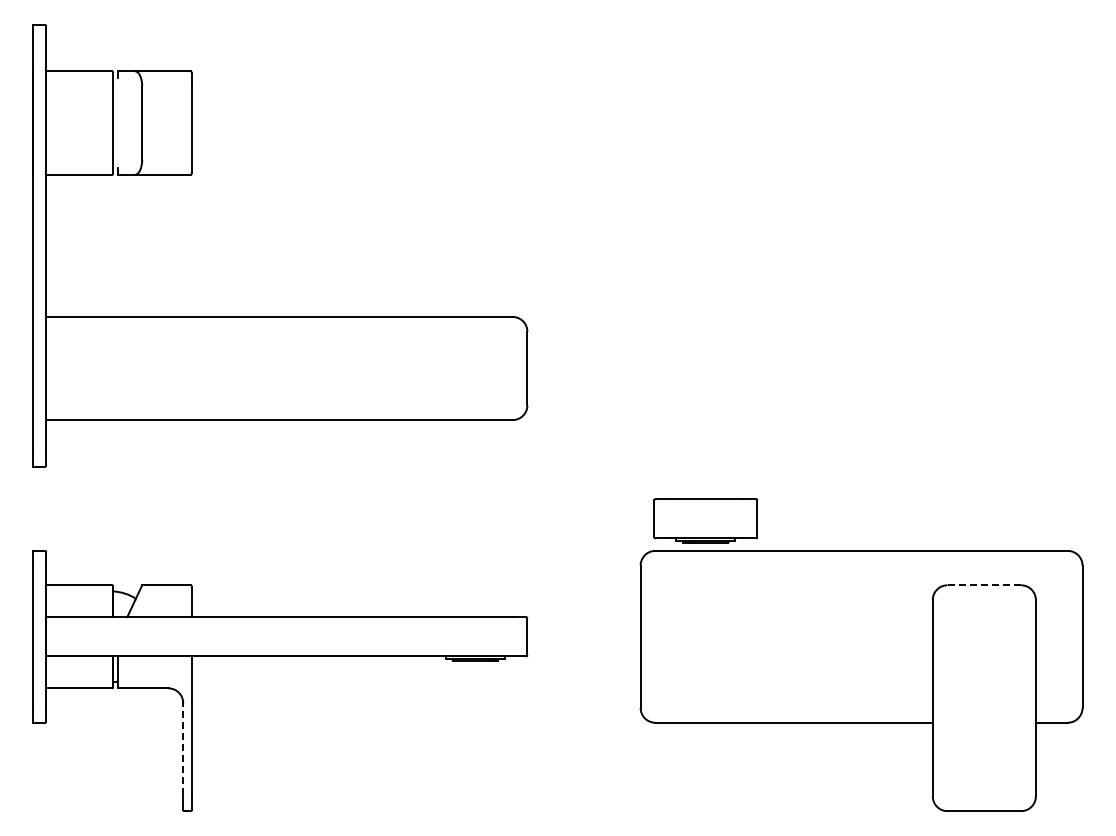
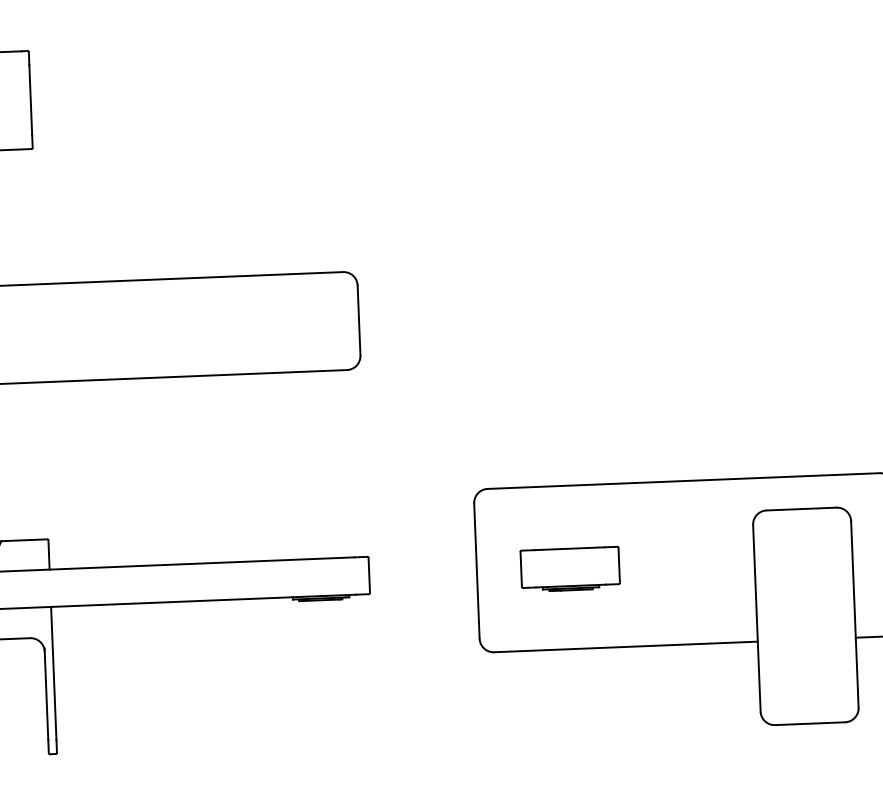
part: (705, 520) -> (569, 569), moved
line: (984, 585) -> (801, 509), dashed -> solid
line: (183, 748) -> (46, 694), dashed -> solid

